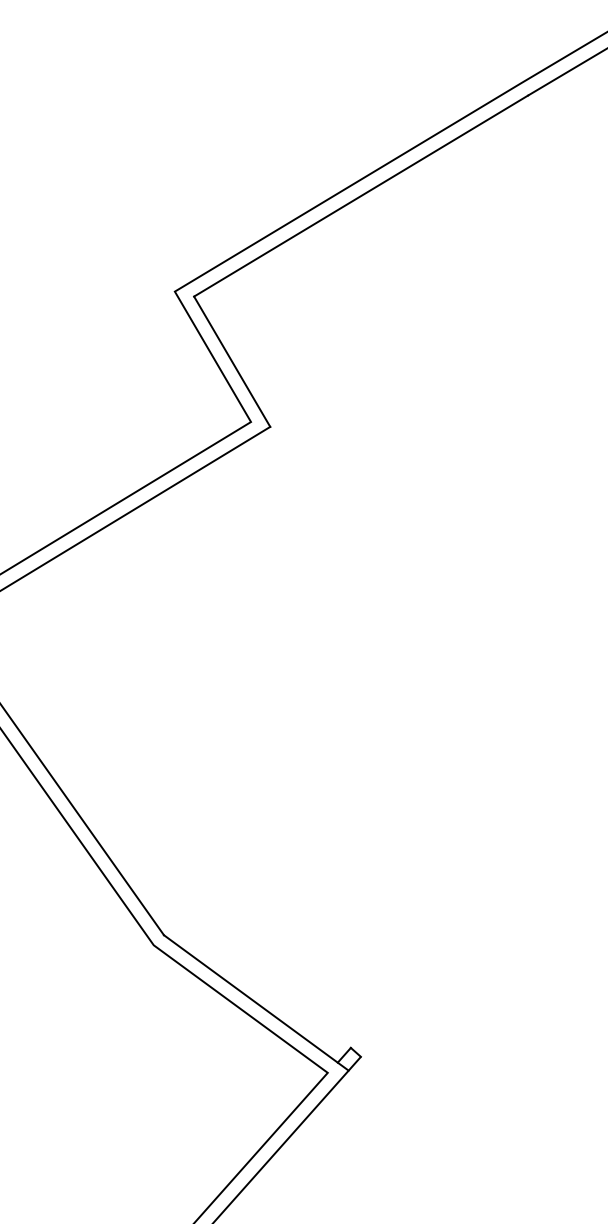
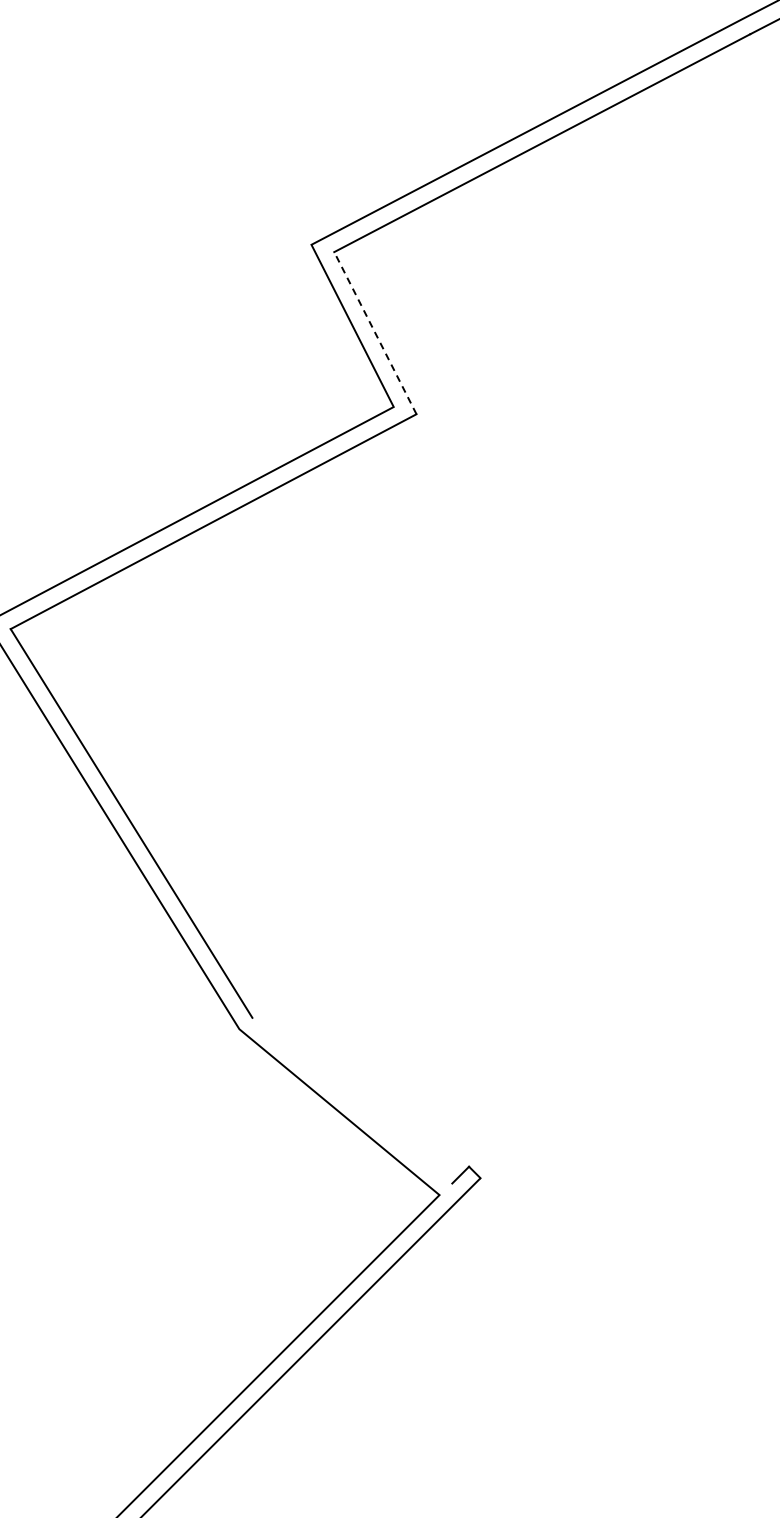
line: (232, 361) -> (375, 333), solid -> dashed
line: (256, 1002) -> (358, 1105), removed

